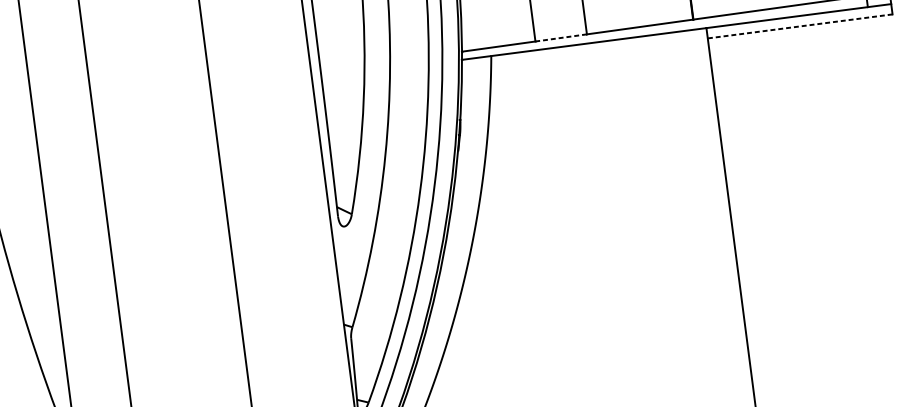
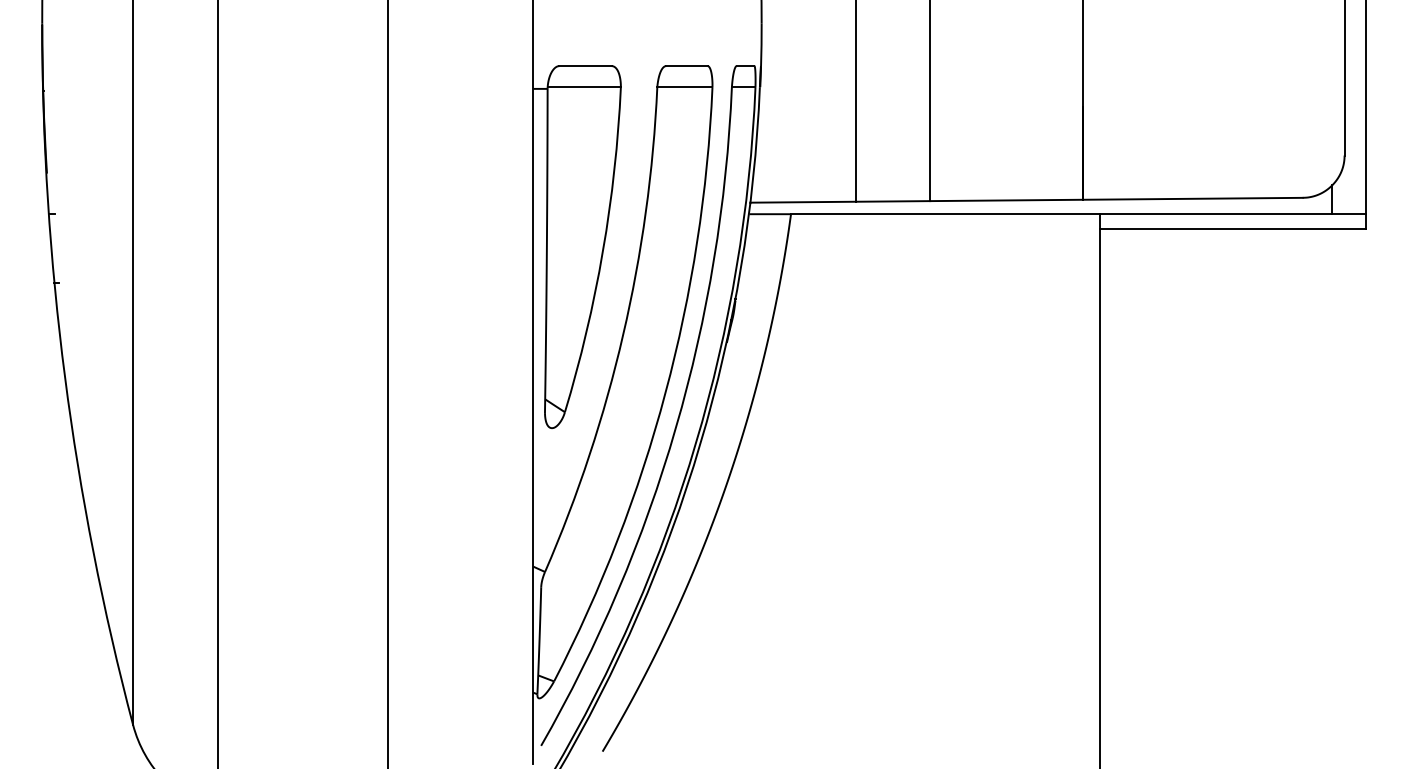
line: (799, 26) -> (1232, 229), dashed -> solid
line: (560, 38) -> (892, 201), dashed -> solid

